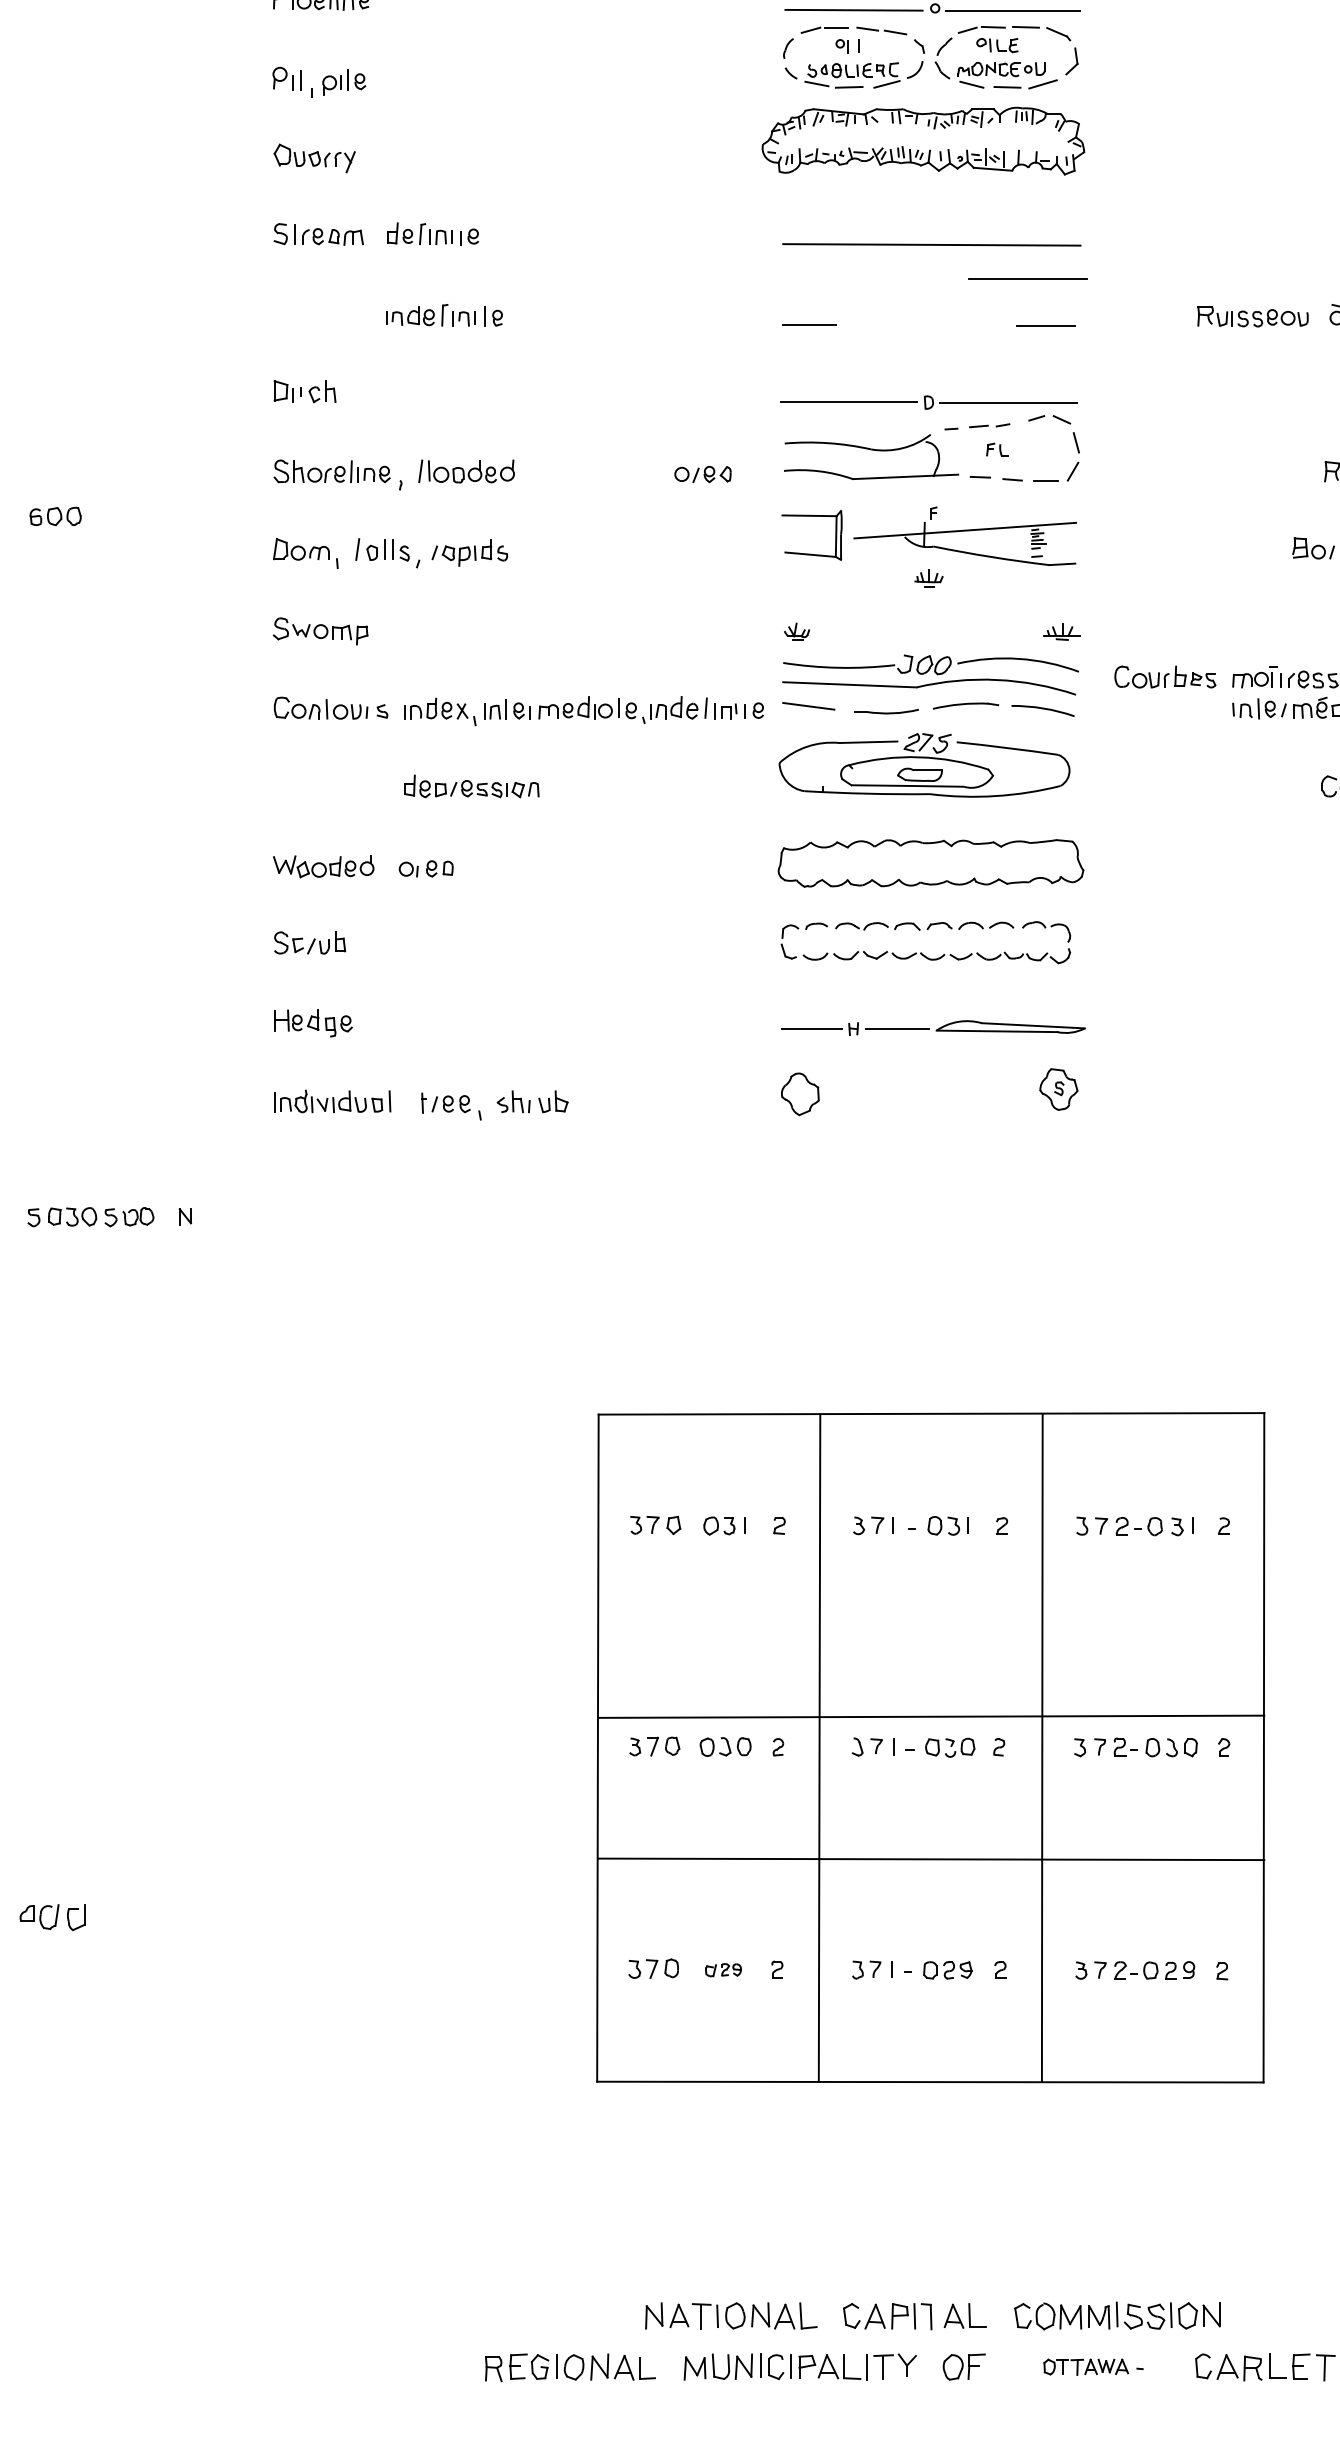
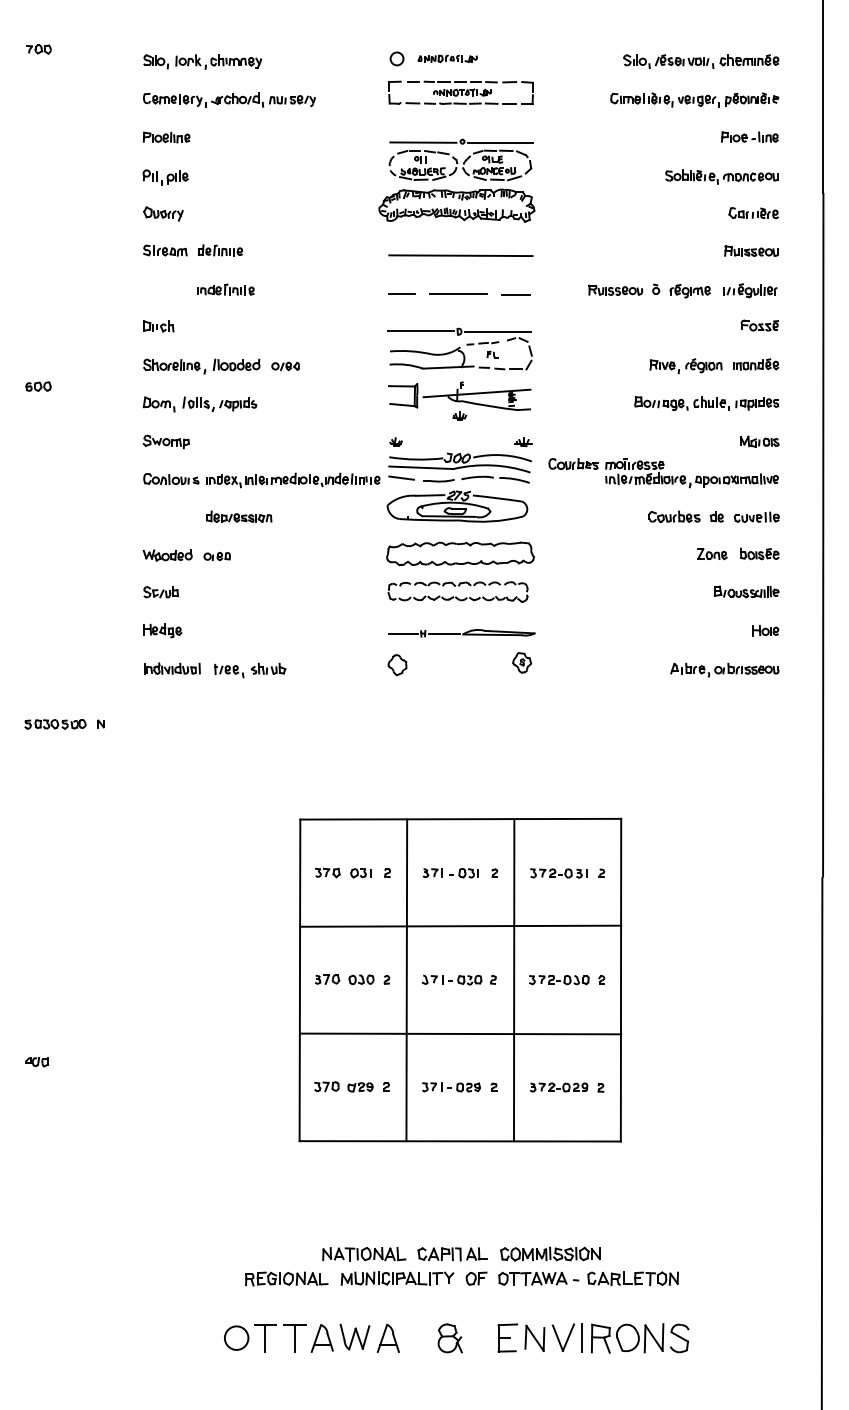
line: (1028, 277) -> (458, 293), moved
part: (702, 474) -> (285, 366), moved
line: (930, 1715) -> (460, 925), moved
part: (51, 1918) -> (36, 1062), size x0.71
part: (723, 1970) -> (360, 1087), size x1.43
part: (1092, 2366) -> (538, 1278), size x1.67

